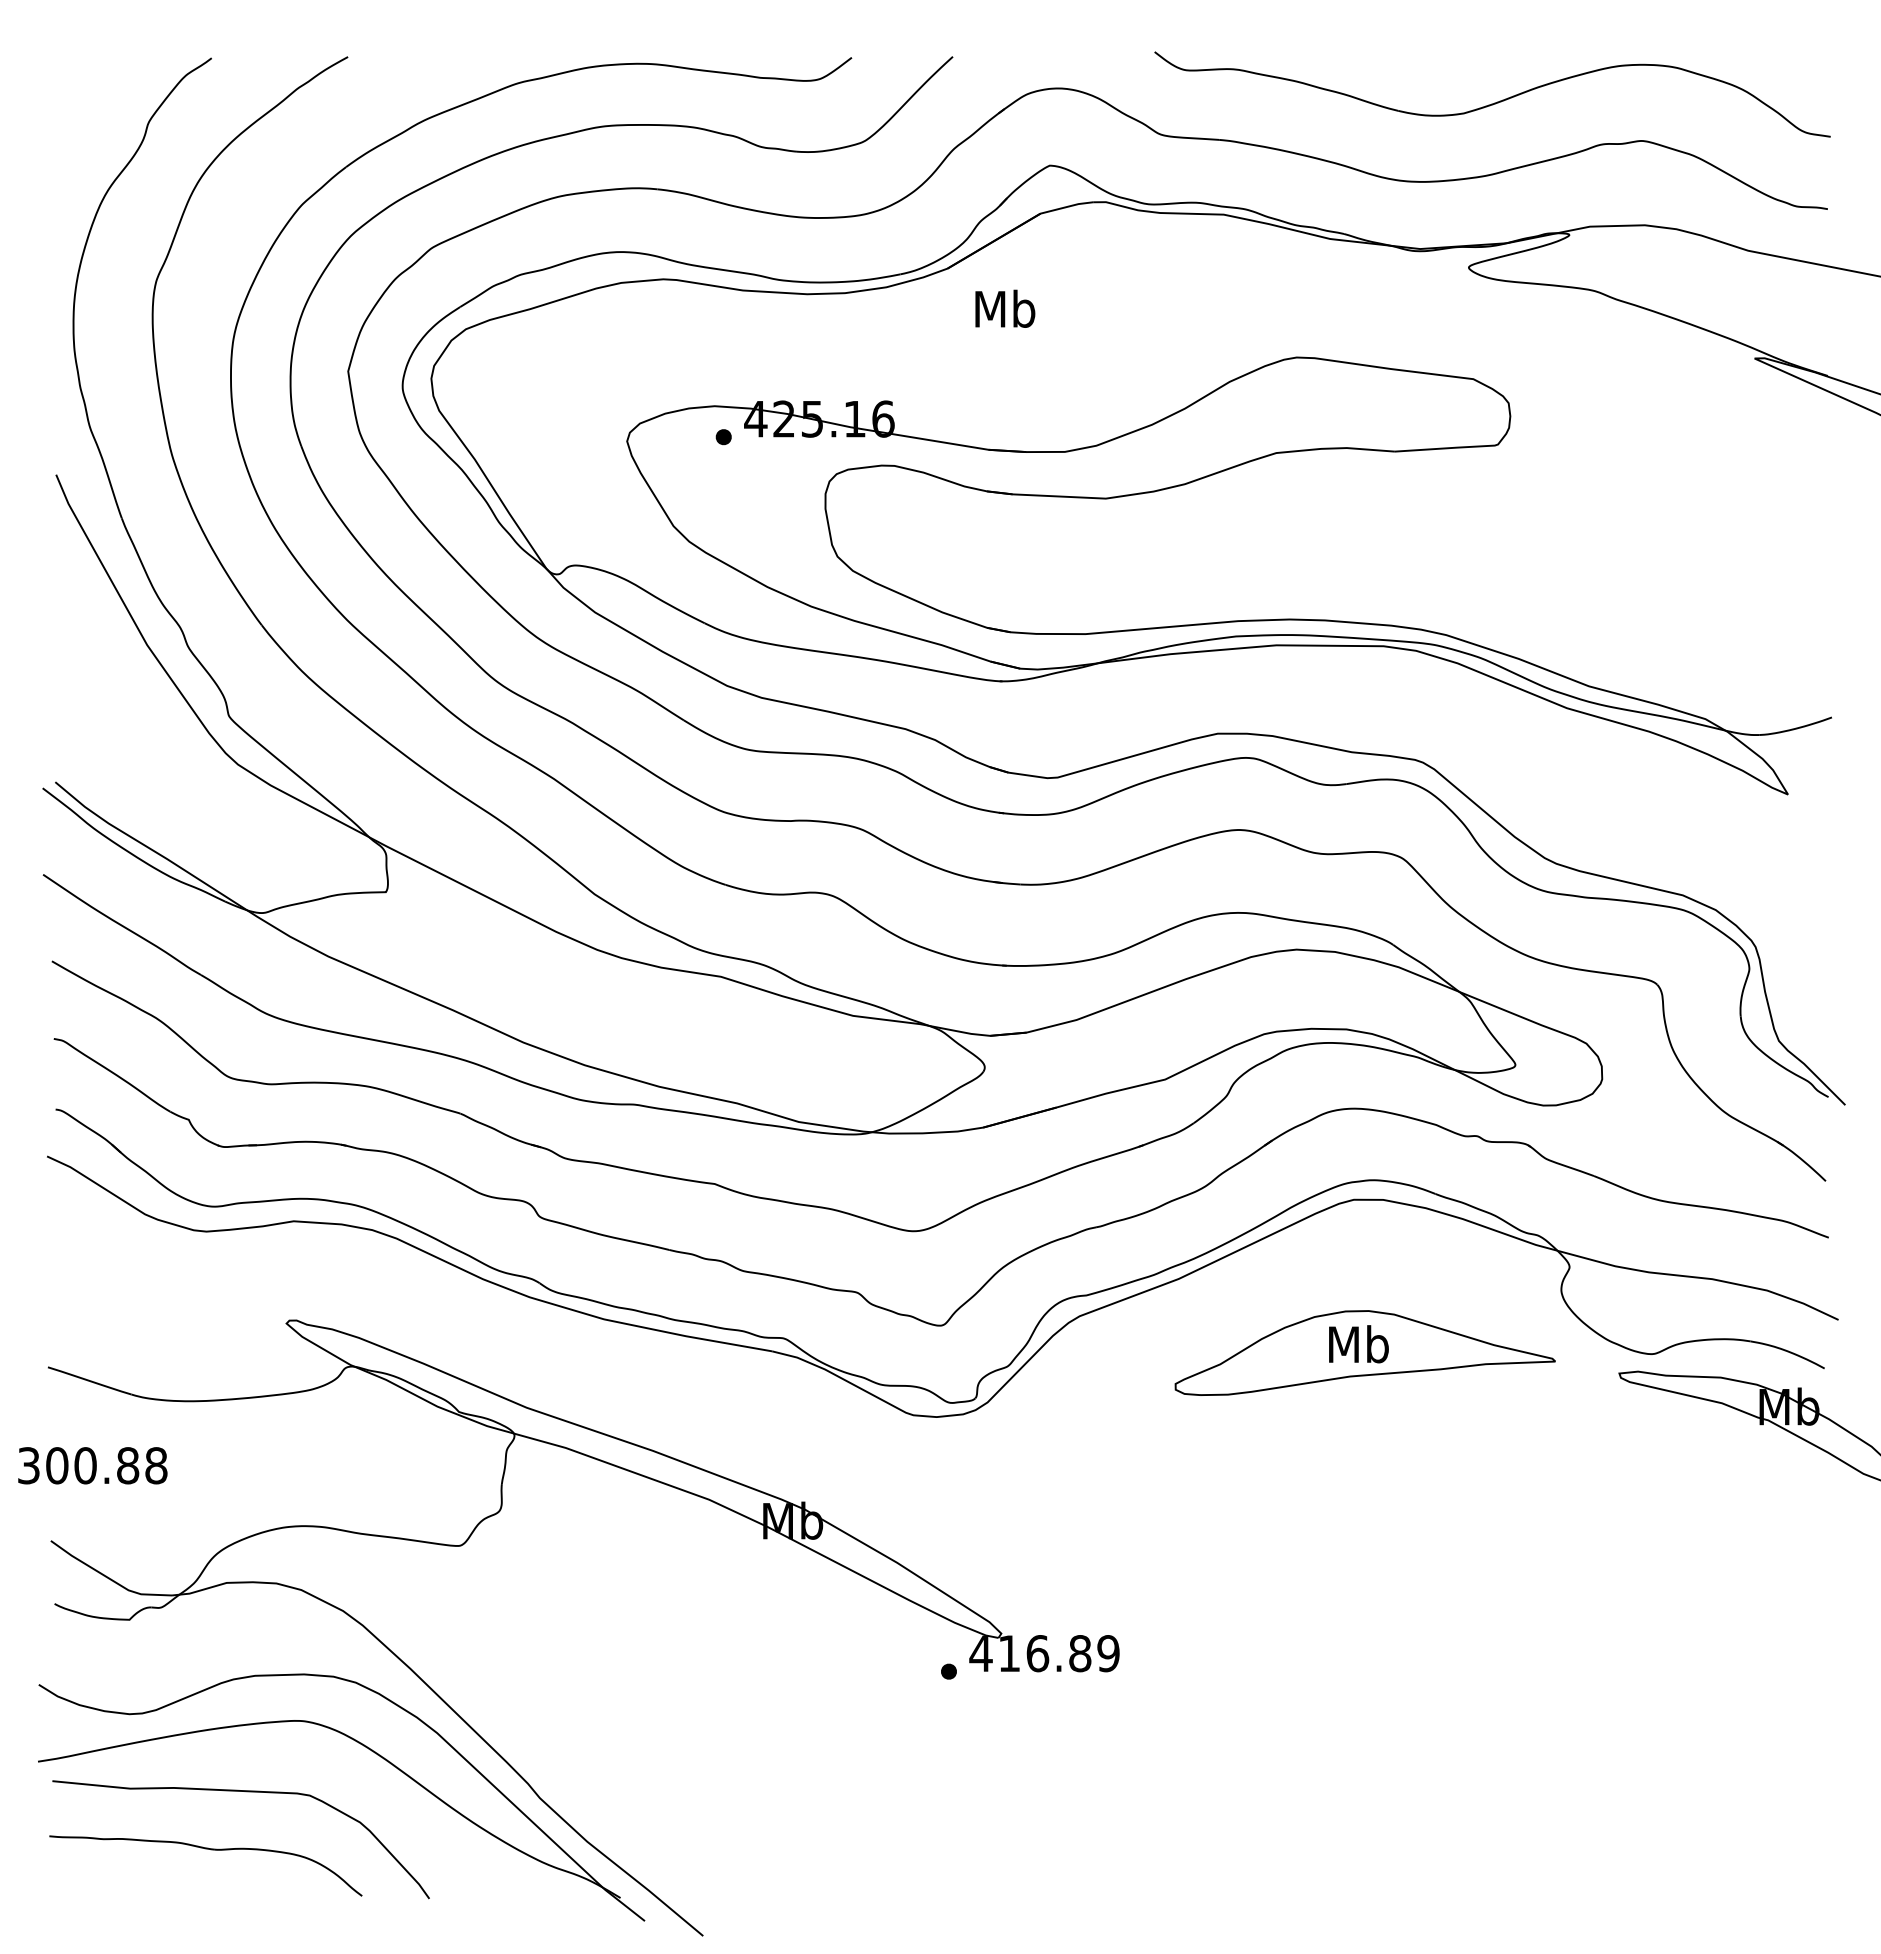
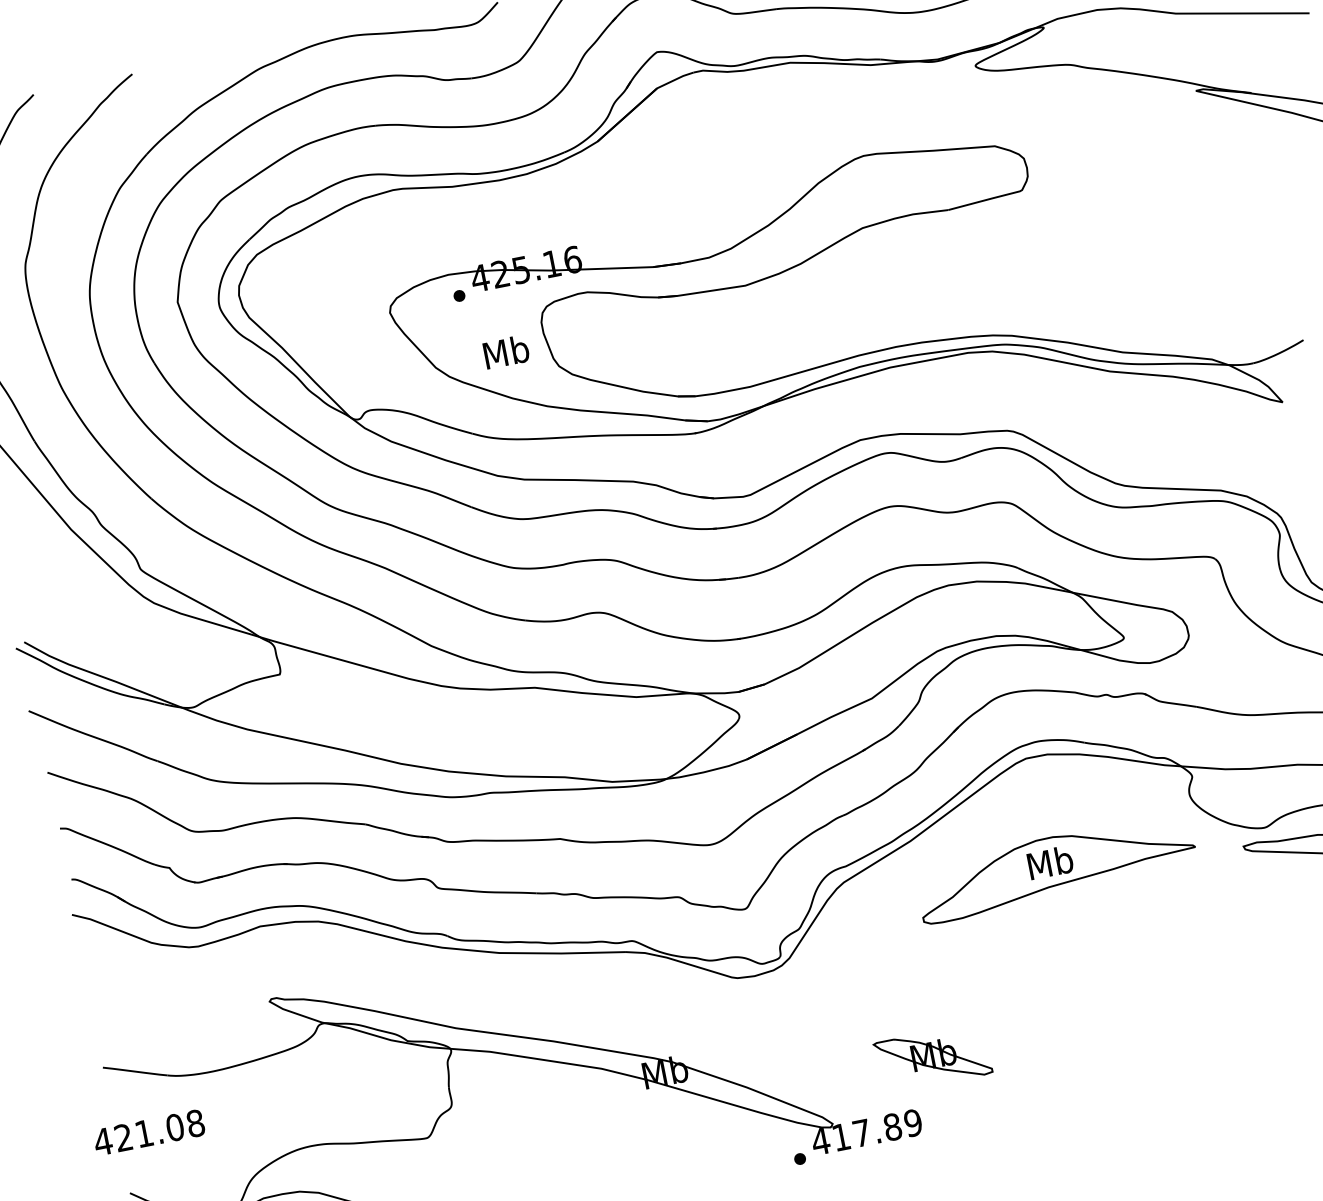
text: (1005, 308) -> (506, 351), moved
text: (78, 1465) -> (139, 1134), 300.88 -> 421.08
part: (1151, 1572) -> (932, 1058), added
text: (1037, 1653) -> (861, 1133), 416.89 -> 417.89

